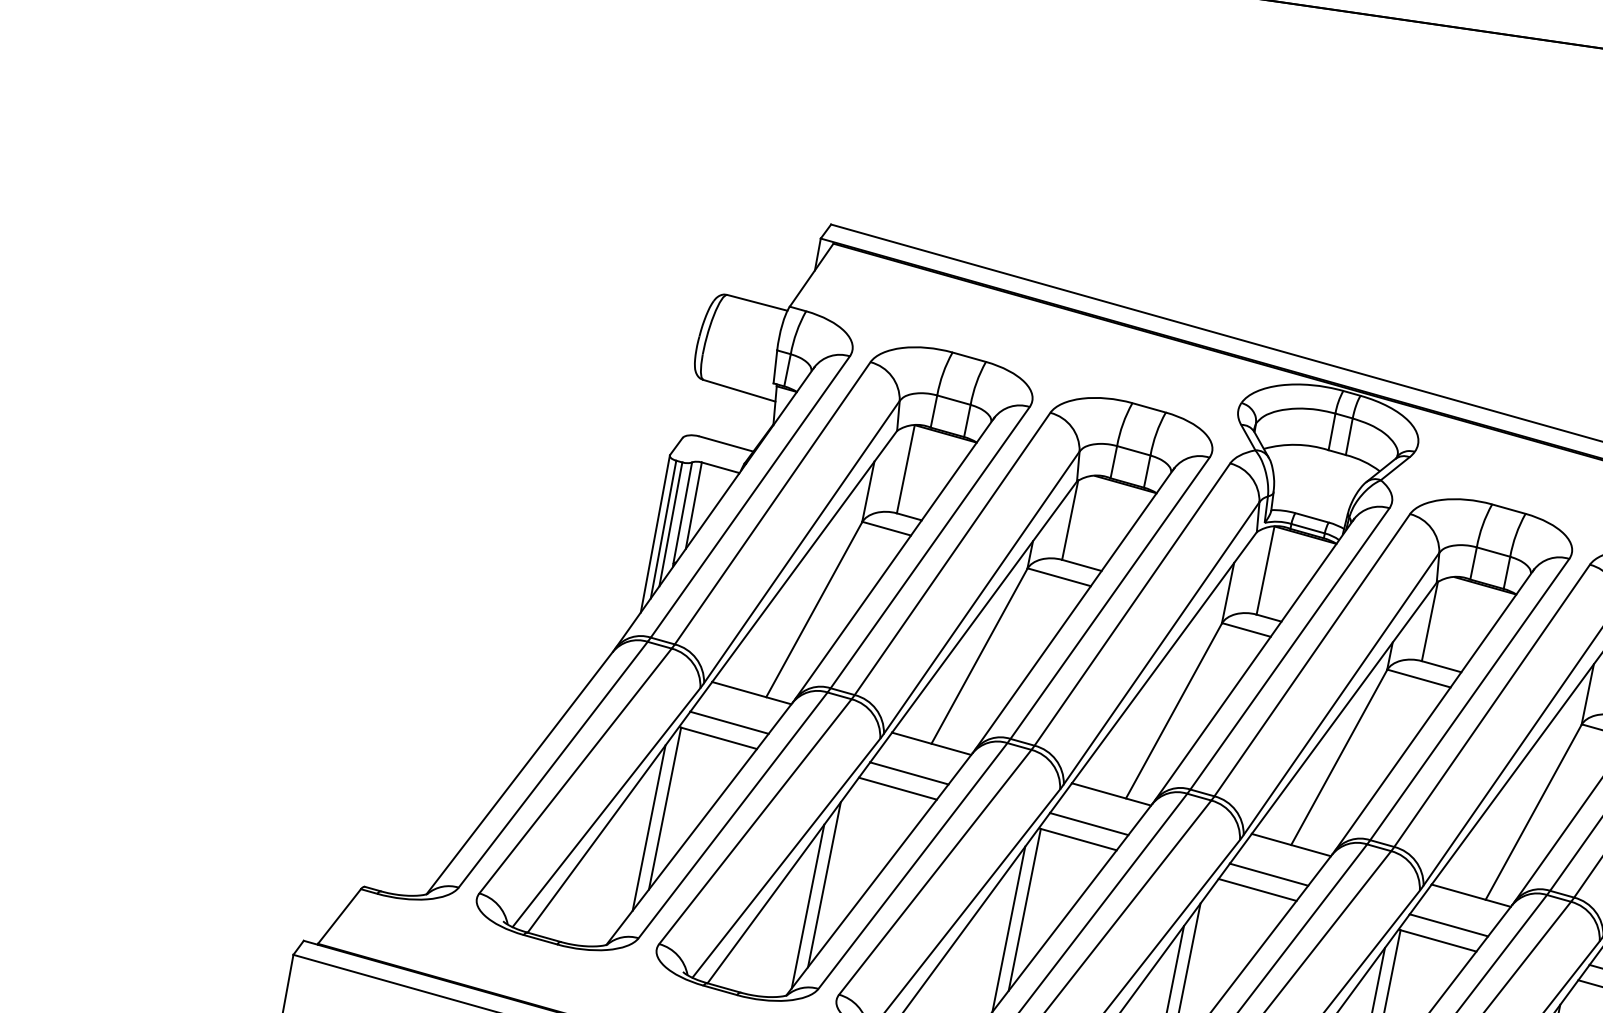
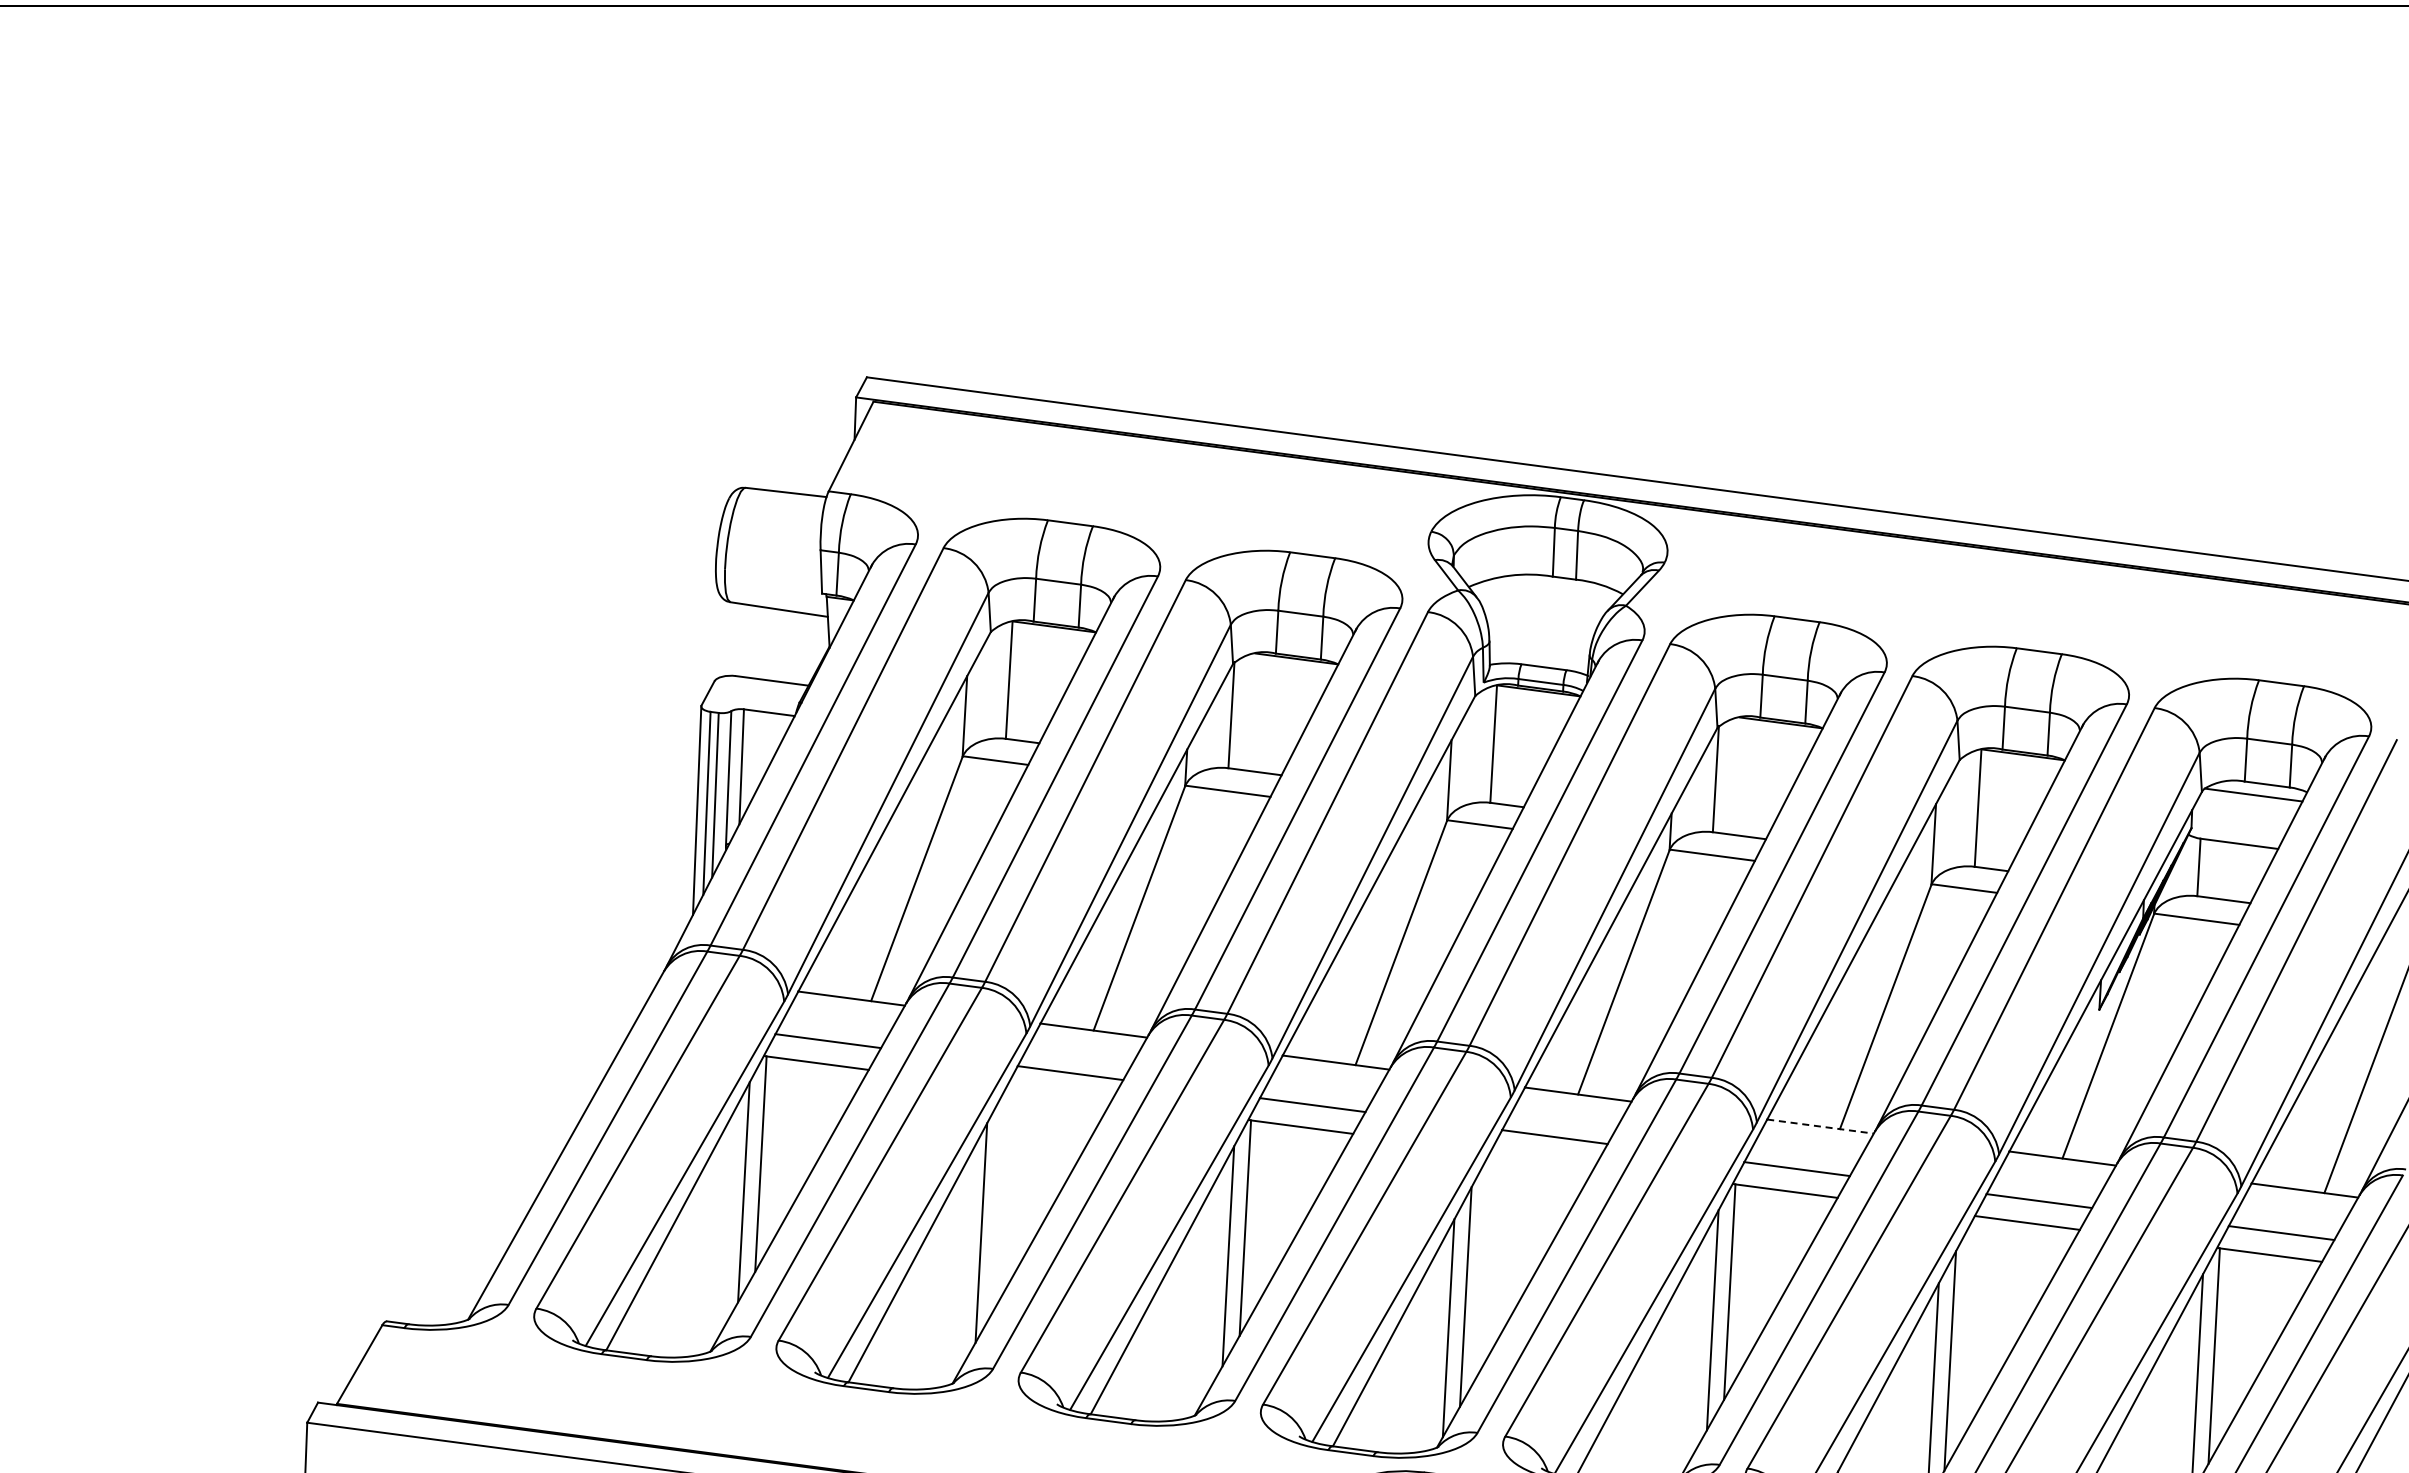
line: (897, 788) -> (1058, 1094), removed
line: (1257, 889) -> (1542, 1158), removed
line: (1471, 895) -> (1820, 1126), solid -> dashed
line: (807, 906) -> (963, 1264), removed

